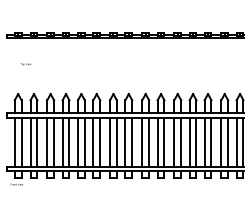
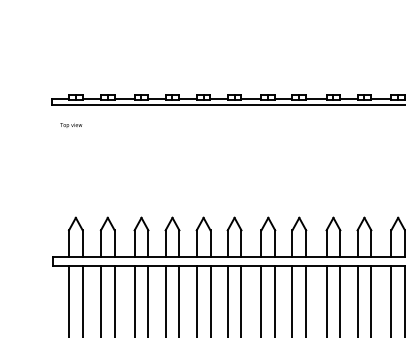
text: (25, 64) -> (70, 125), moved

